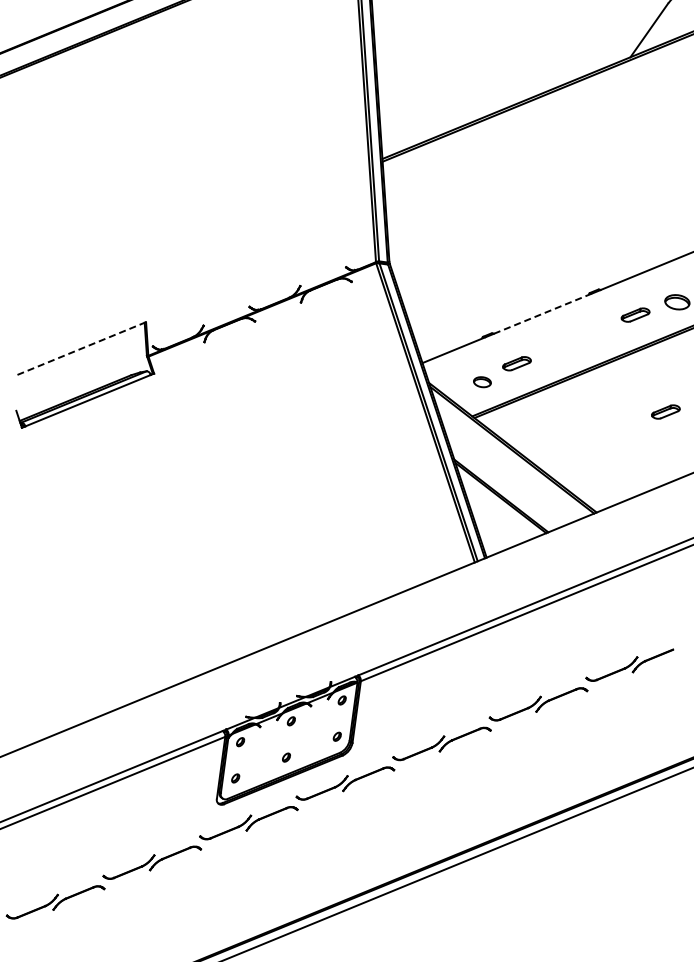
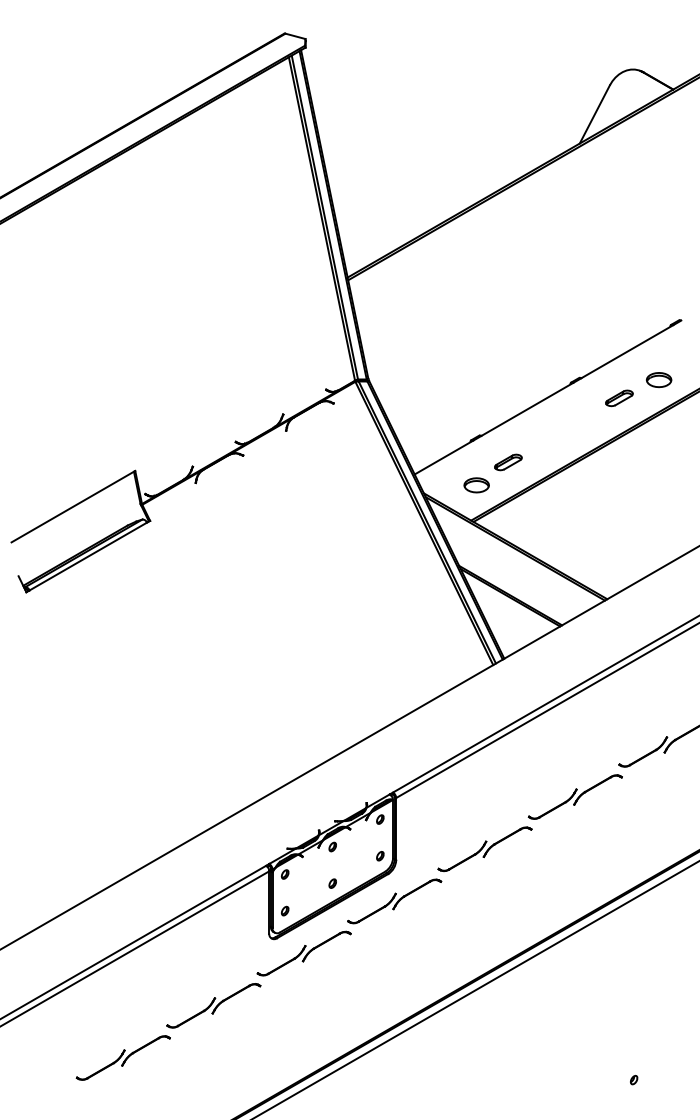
line: (543, 313) -> (527, 409), dashed -> solid
line: (79, 348) -> (72, 506), dashed -> solid
part: (482, 382) -> (476, 485), size x1.43
part: (665, 412) -> (662, 490), removed

